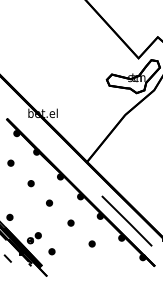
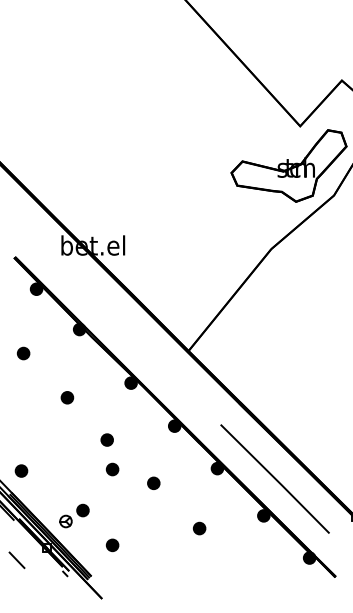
part: (51, 216) -> (111, 469), added

